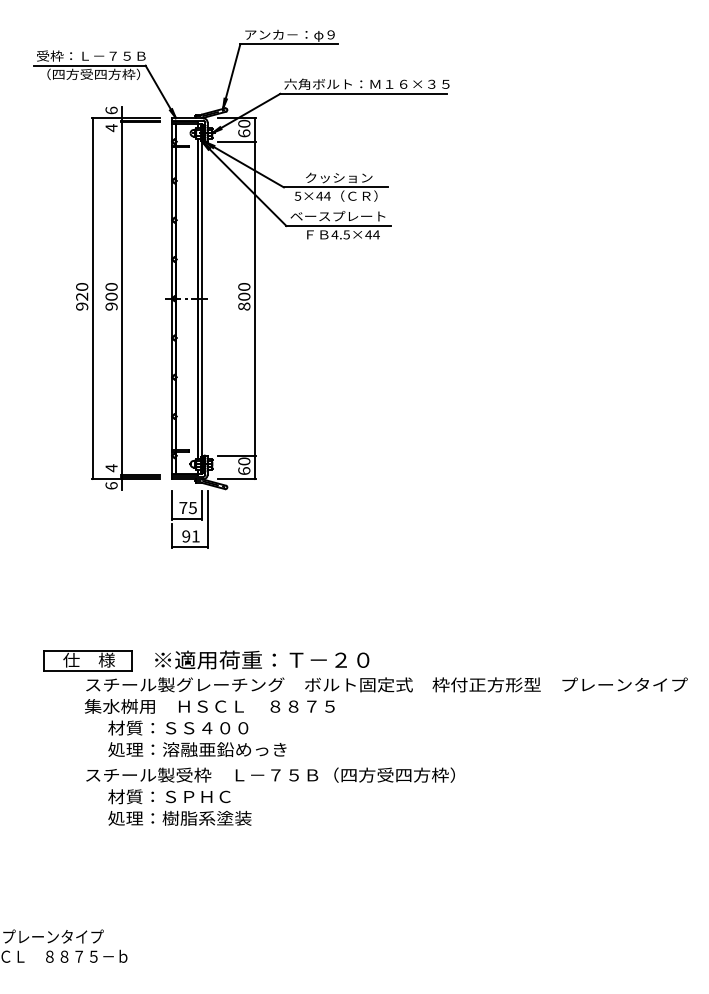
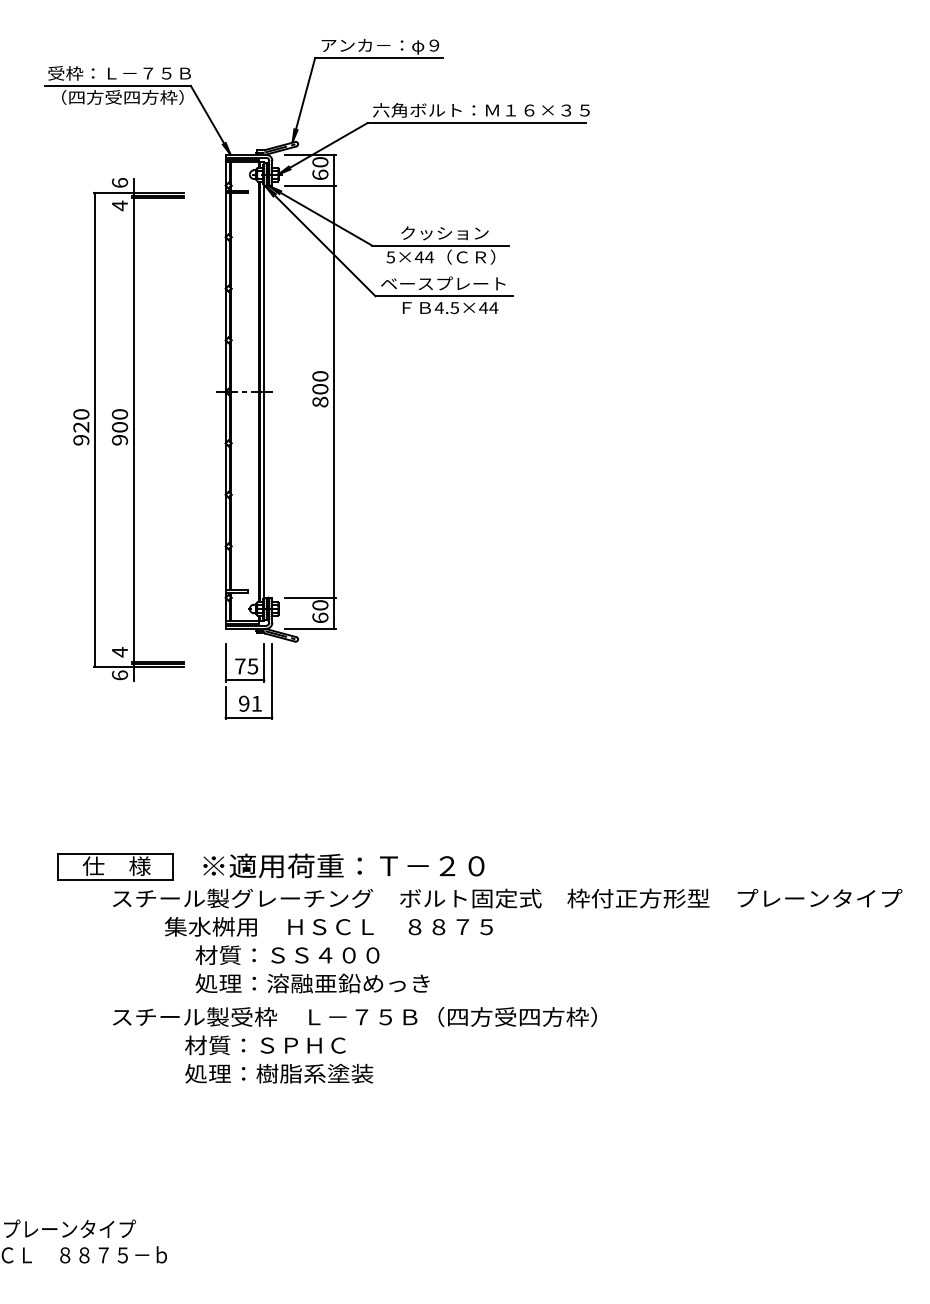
part: (118, 298) -> (129, 429), moved
text: (209, 728) -> (328, 955), moved
text: (179, 807) -> (278, 1059), moved

